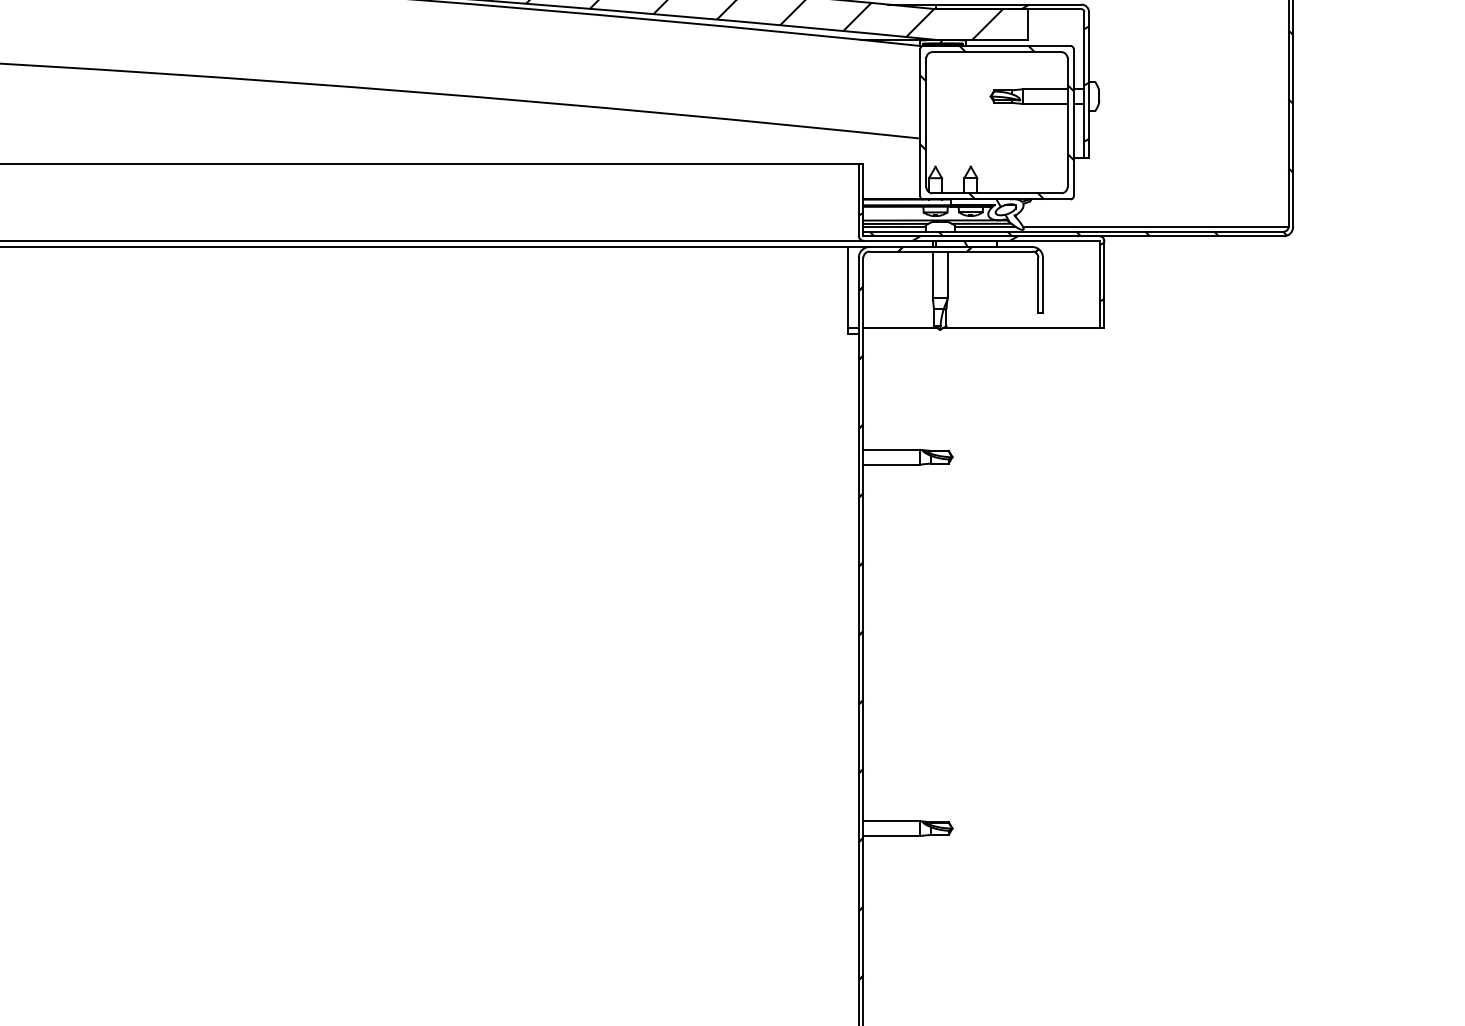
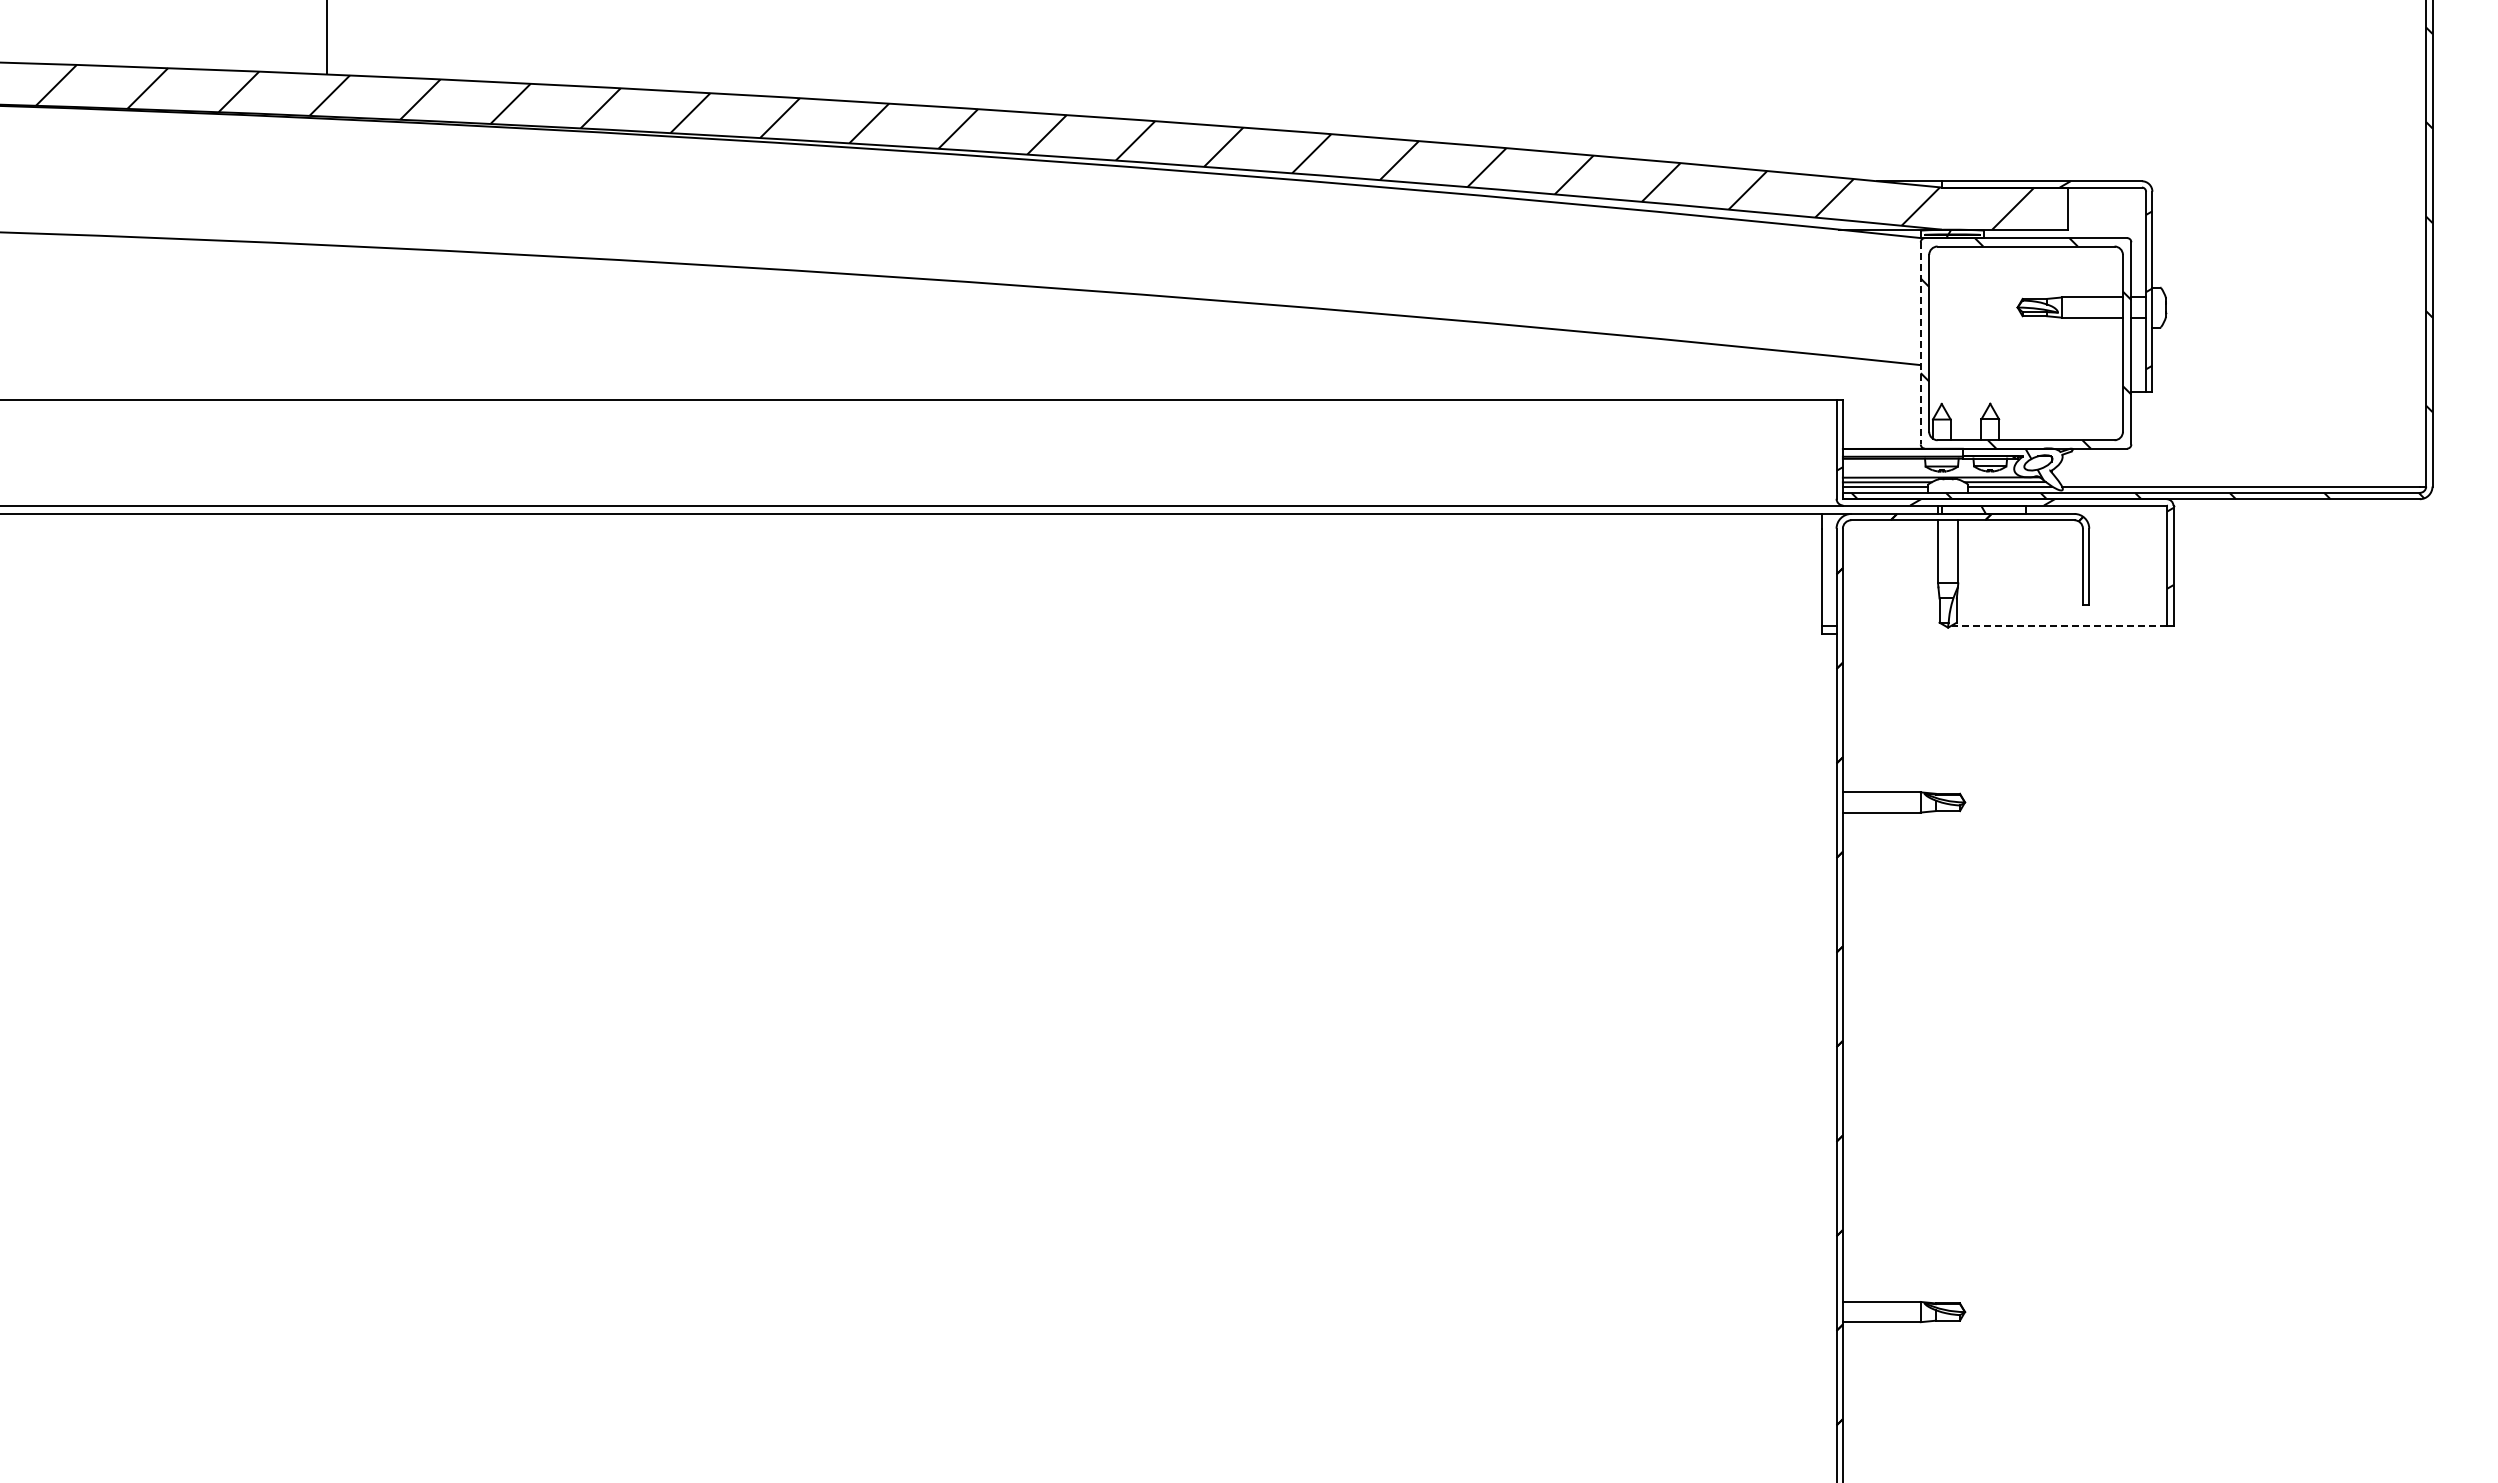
line: (920, 122) -> (1920, 343), solid -> dashed
line: (900, 328) -> (1893, 625), removed
line: (1021, 328) -> (2059, 625), solid -> dashed

